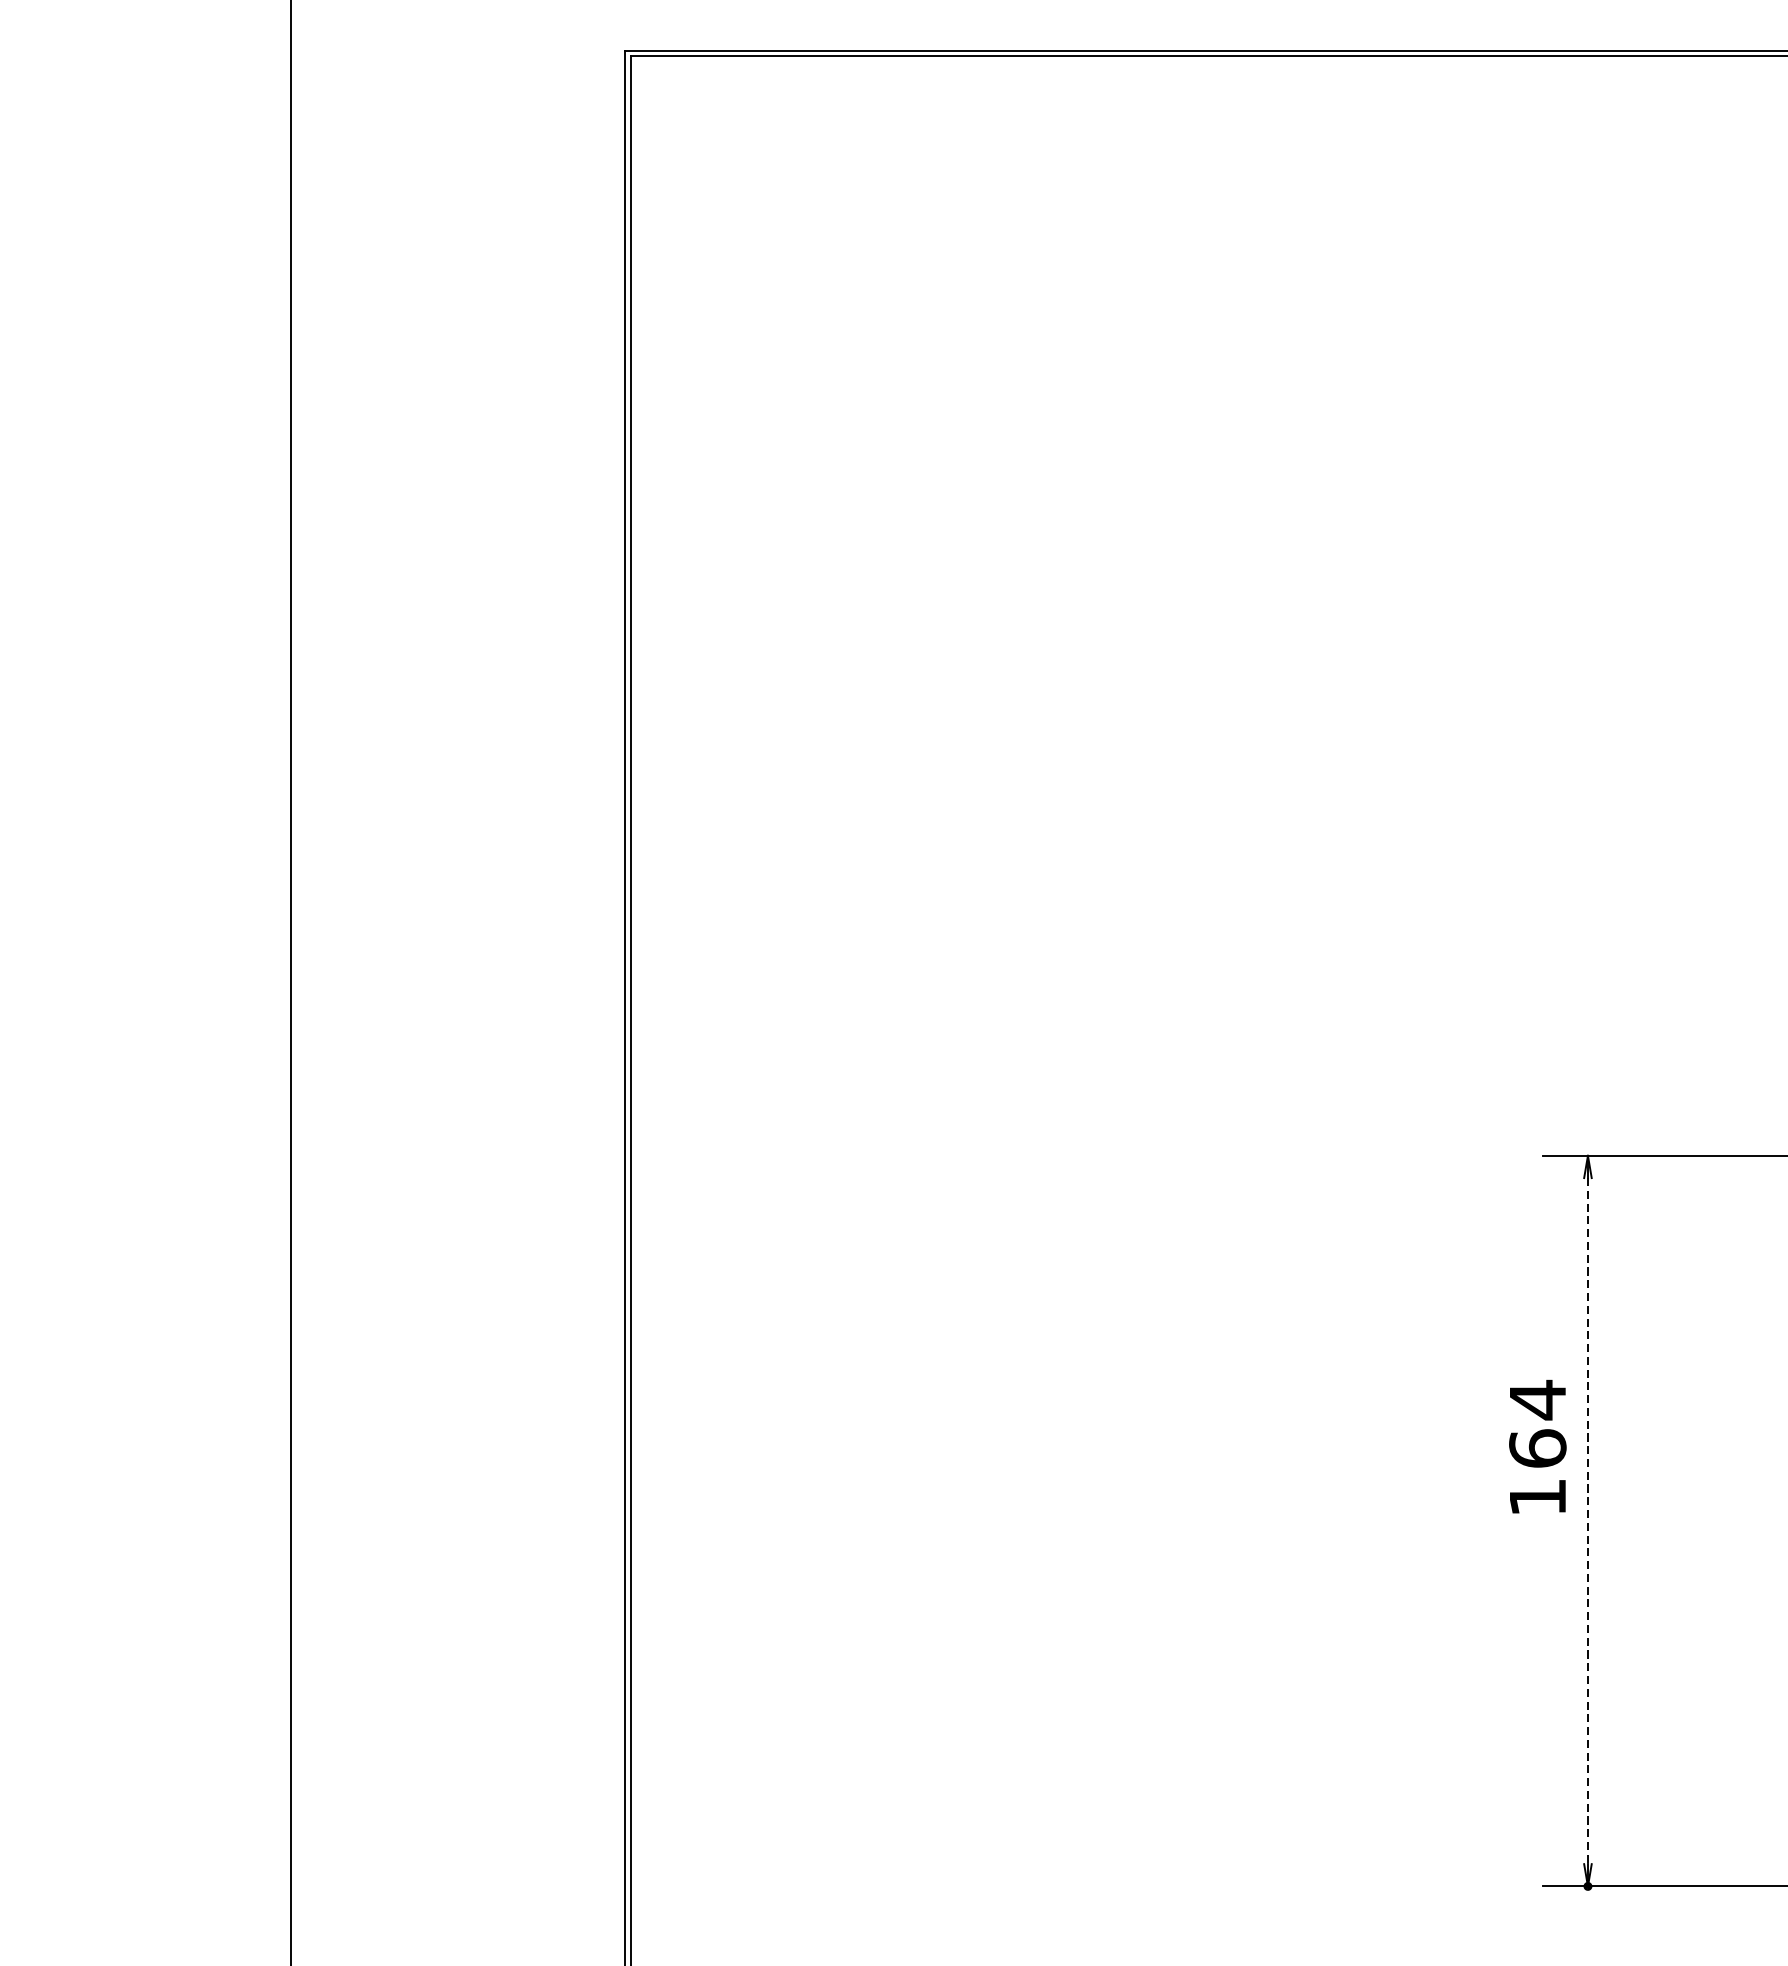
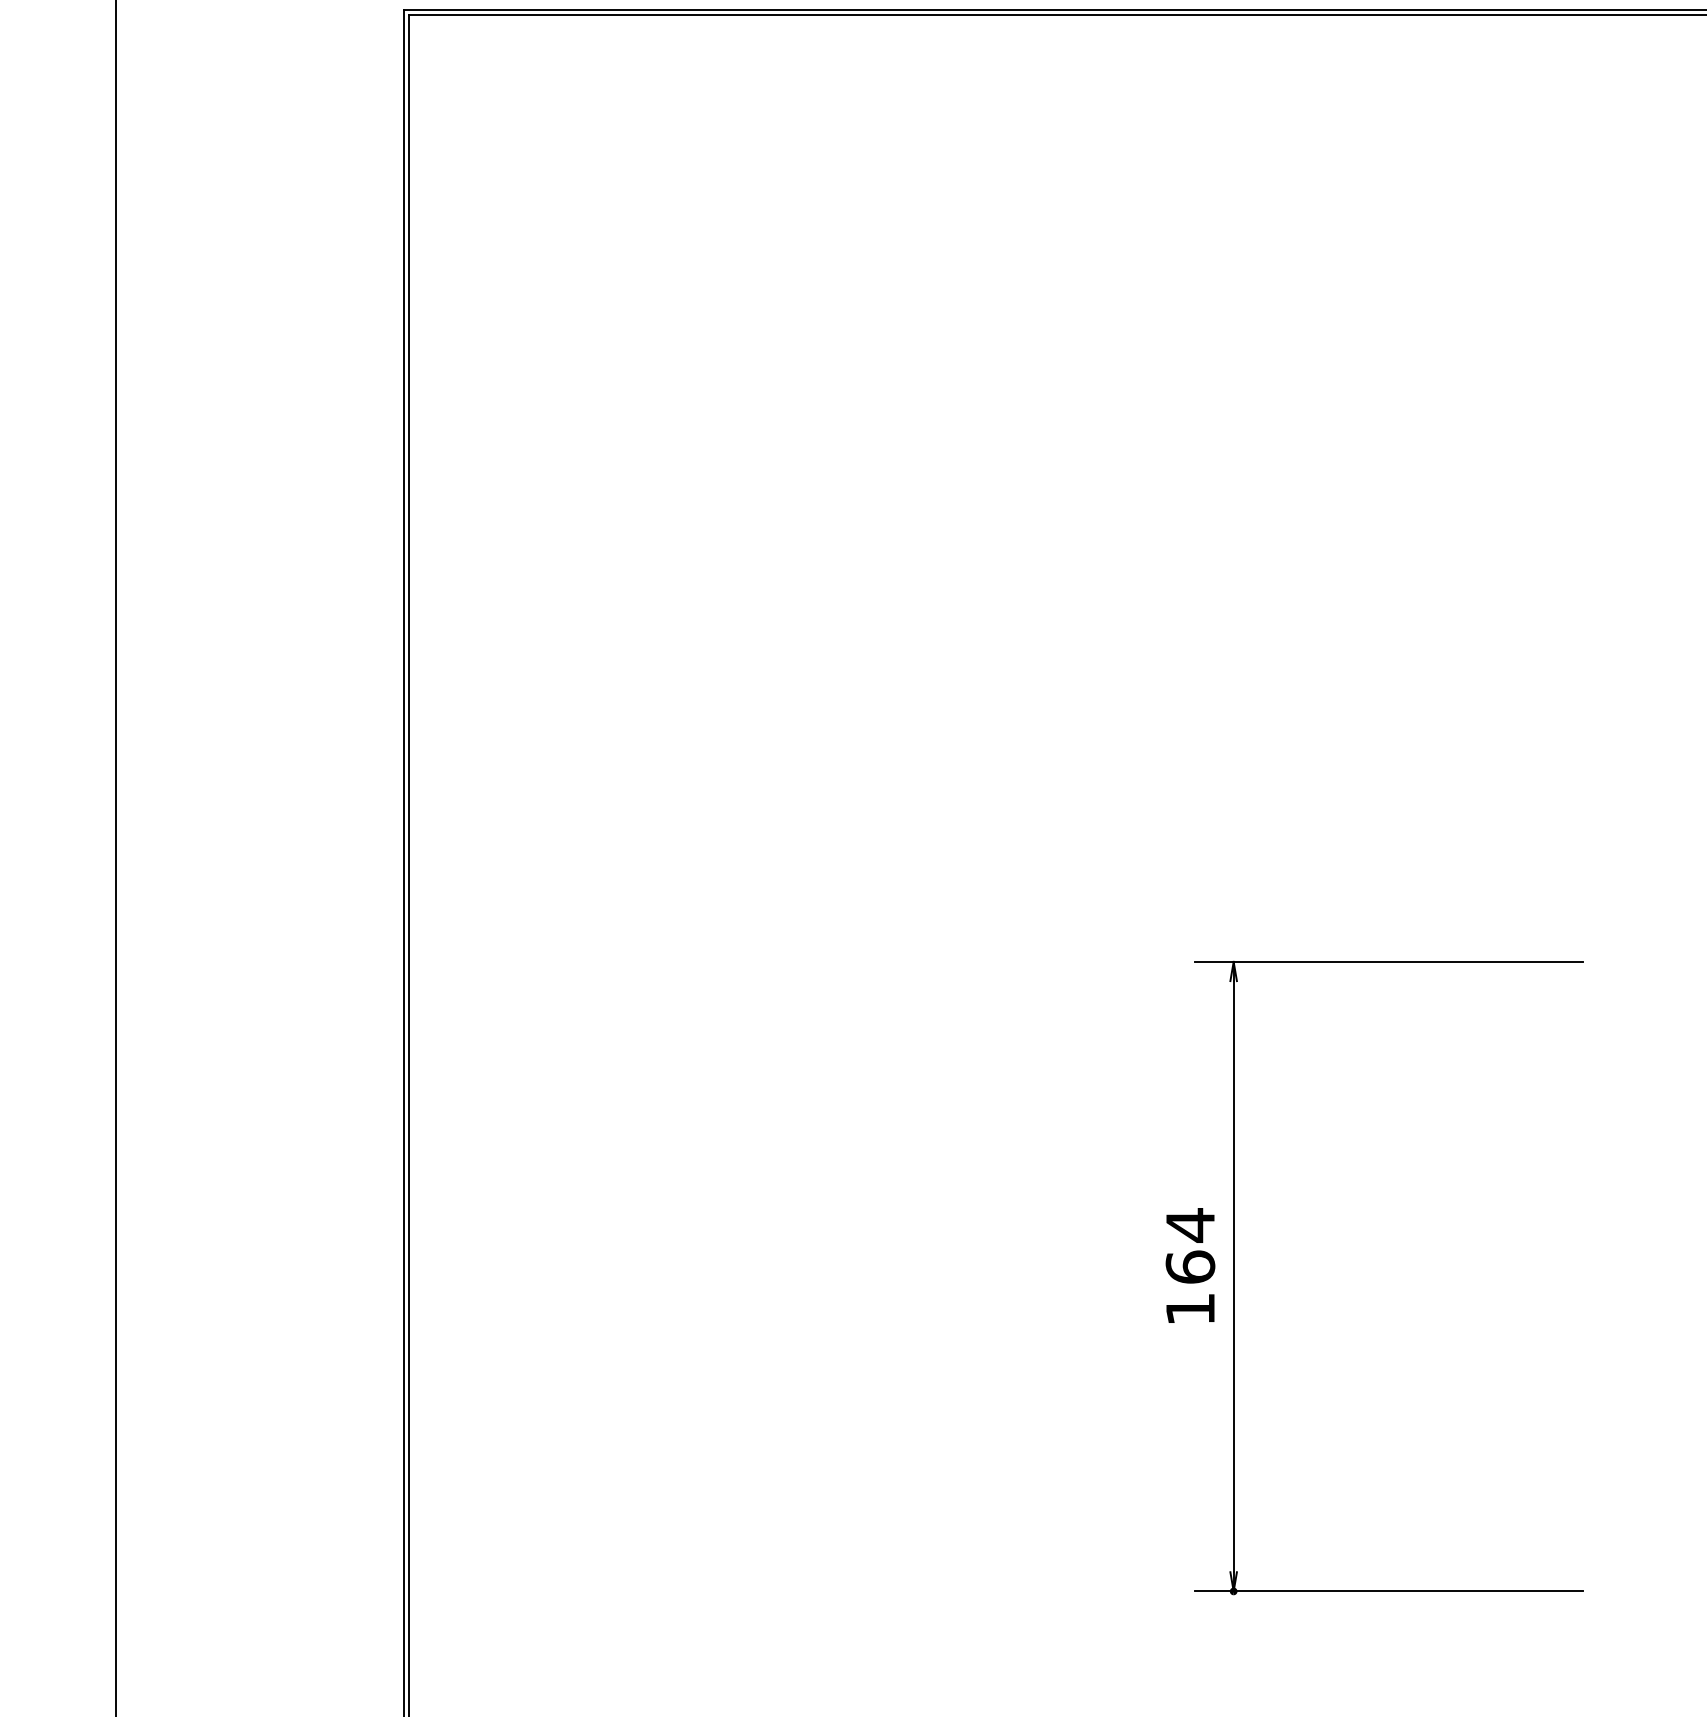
text: (1537, 1446) -> (1190, 1265), moved
line: (1587, 1520) -> (1233, 1276), dashed -> solid

